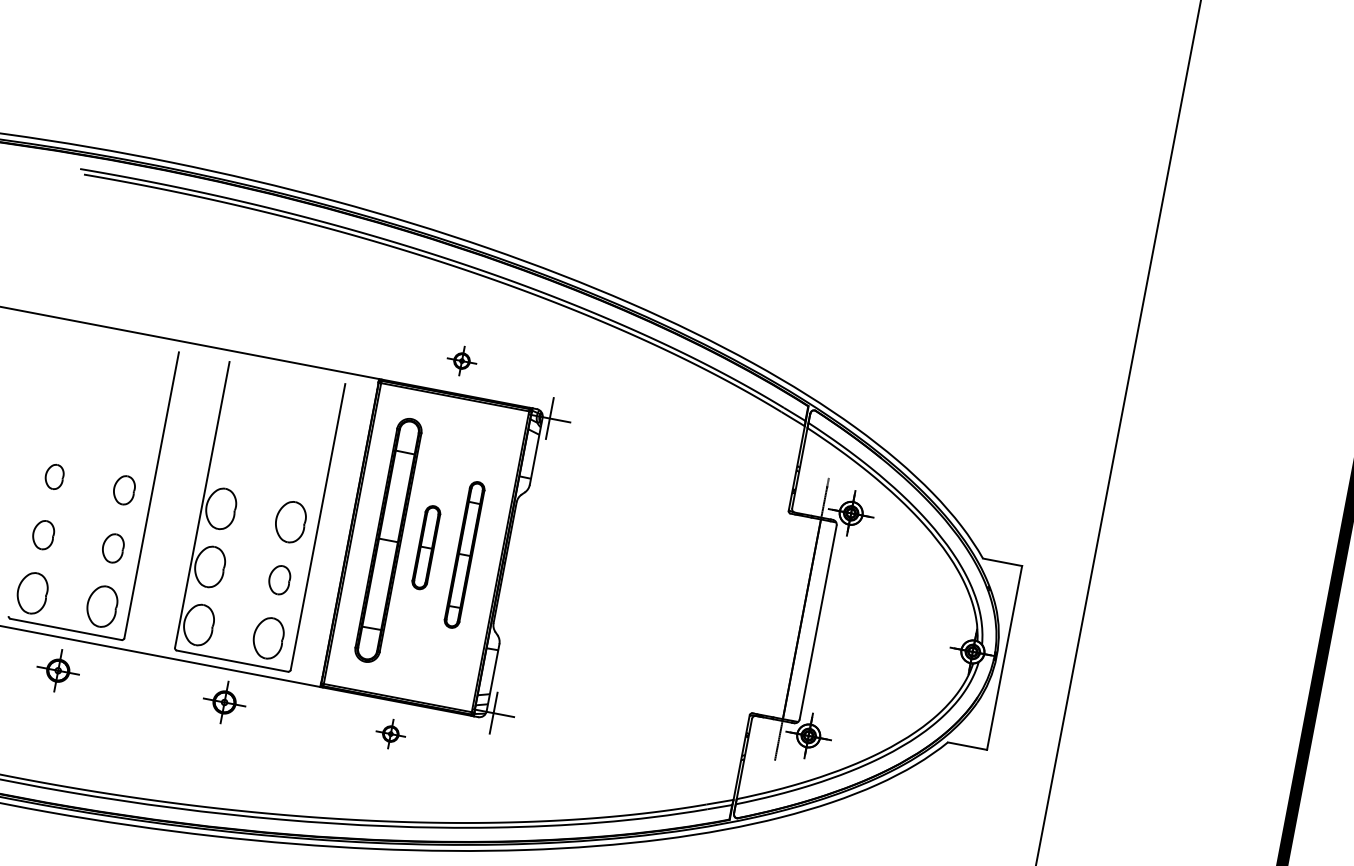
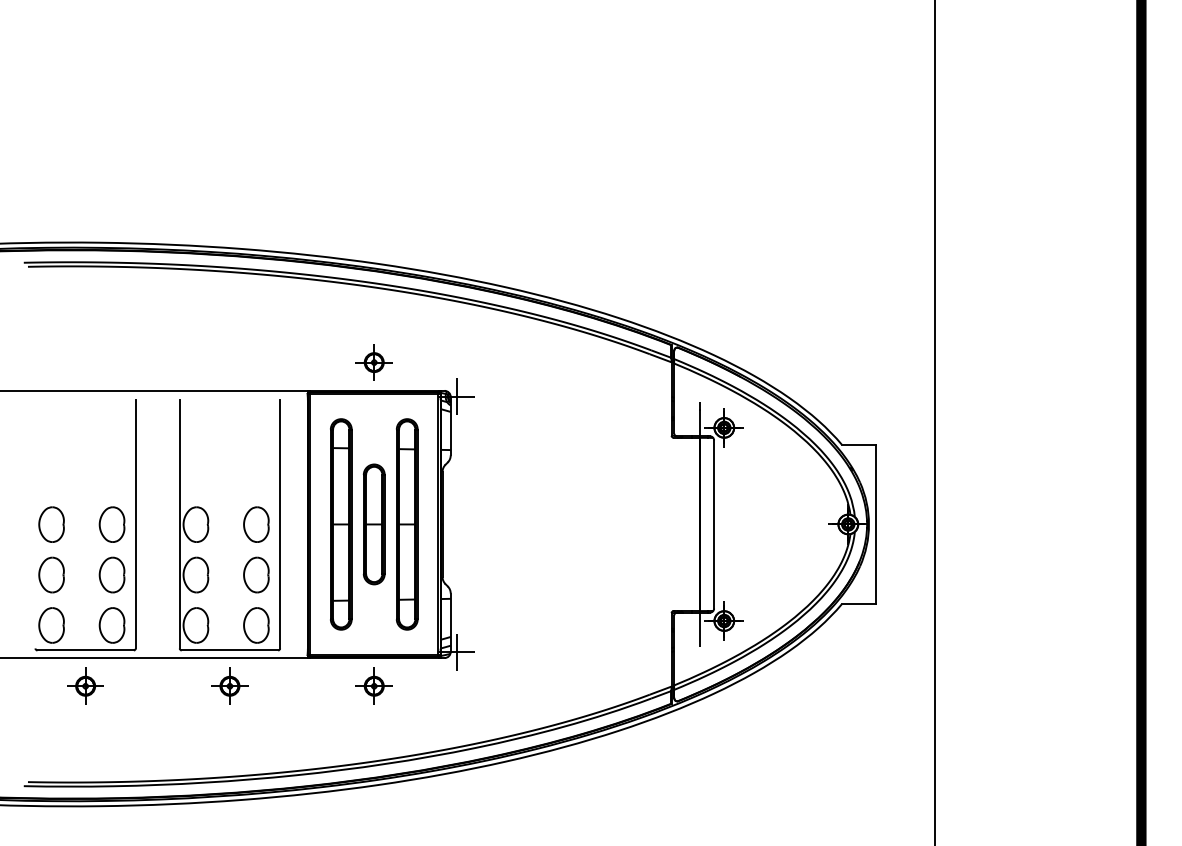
part: (461, 360) -> (373, 362), size x1.43
part: (54, 476) -> (51, 524), size x1.67
part: (123, 489) -> (111, 524), size x1.43
part: (43, 534) -> (51, 574), size x1.43
part: (112, 547) -> (111, 574), size x1.43
part: (425, 547) -> (373, 524), size x1.67
part: (464, 555) -> (407, 524), size x1.67
part: (279, 579) -> (256, 574), size x1.43
part: (390, 733) -> (373, 685), size x1.43

